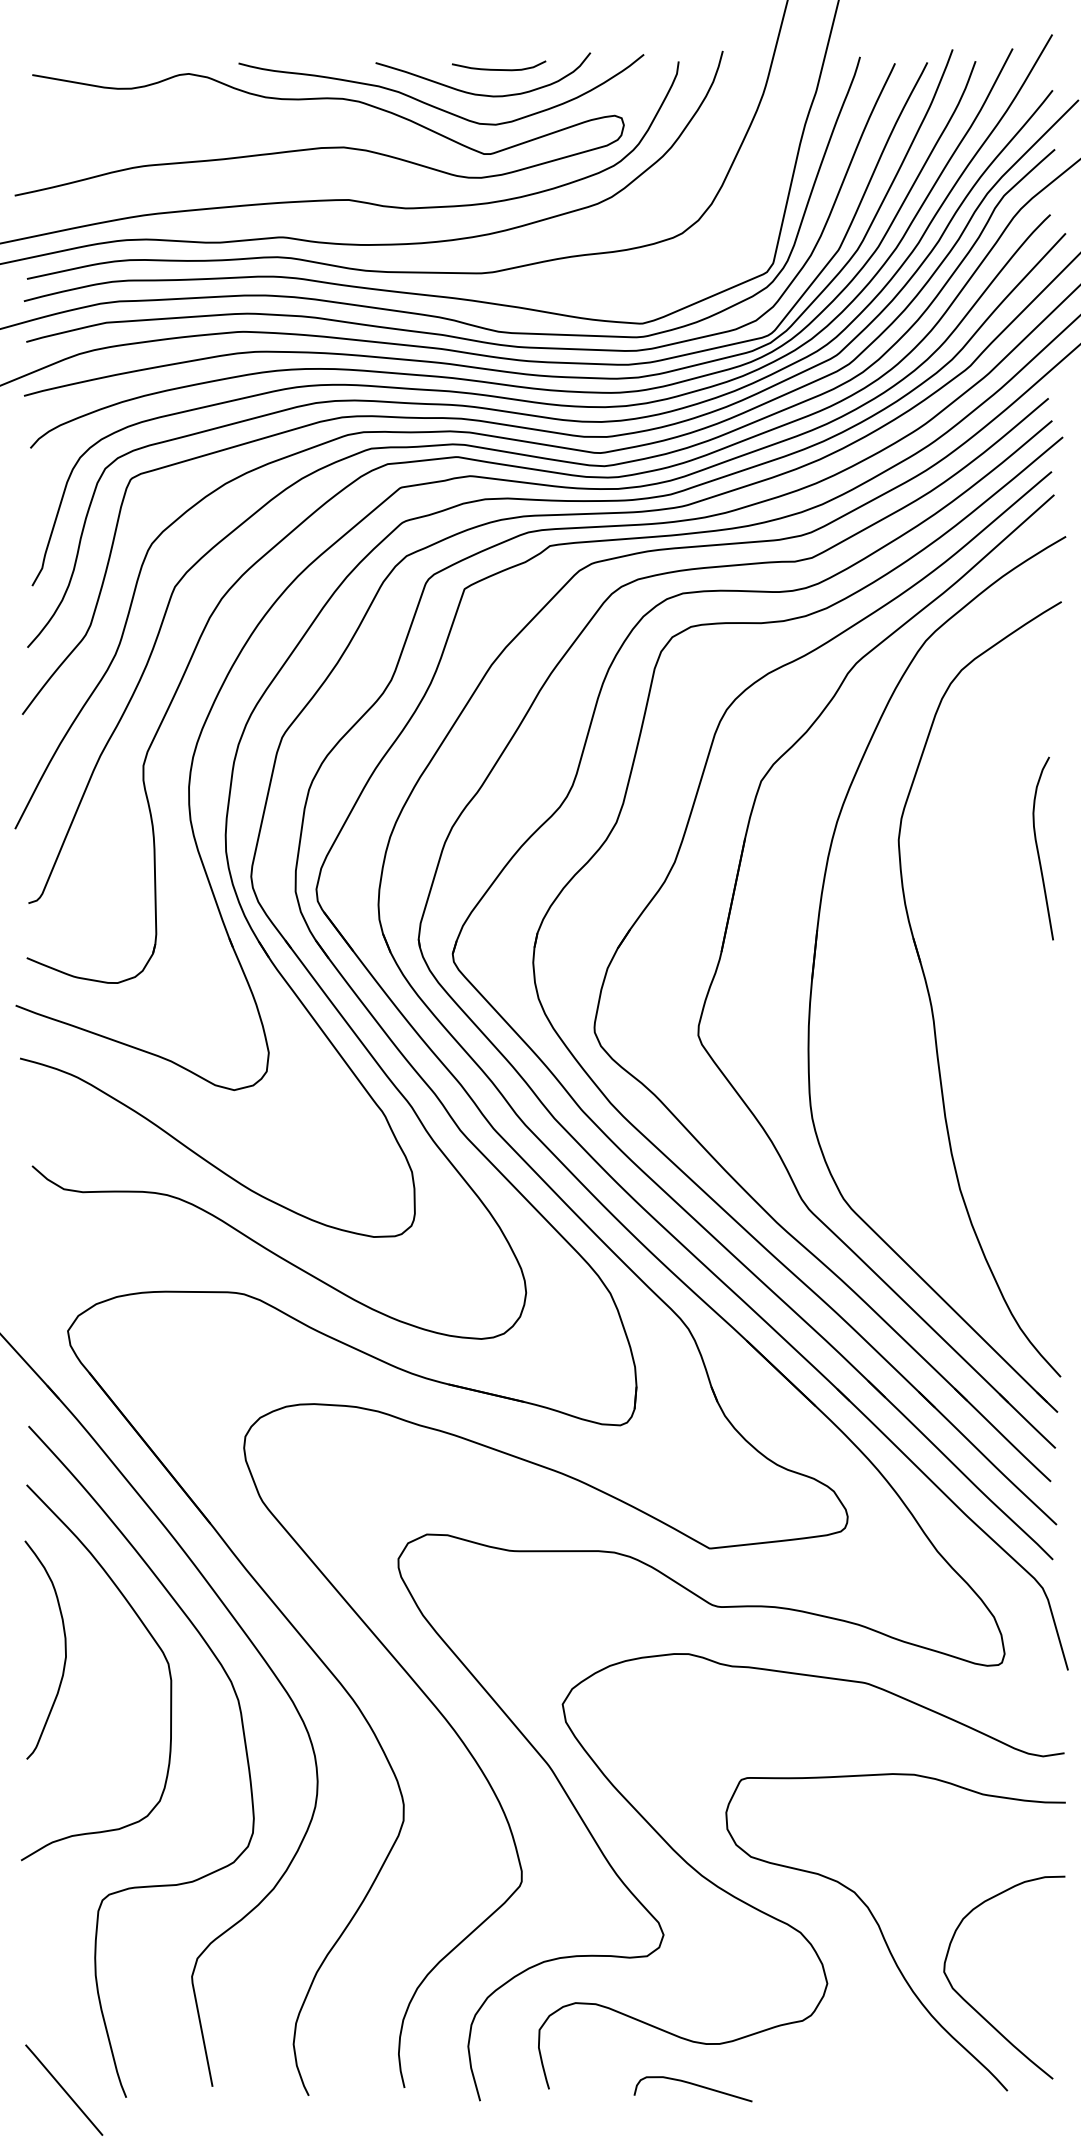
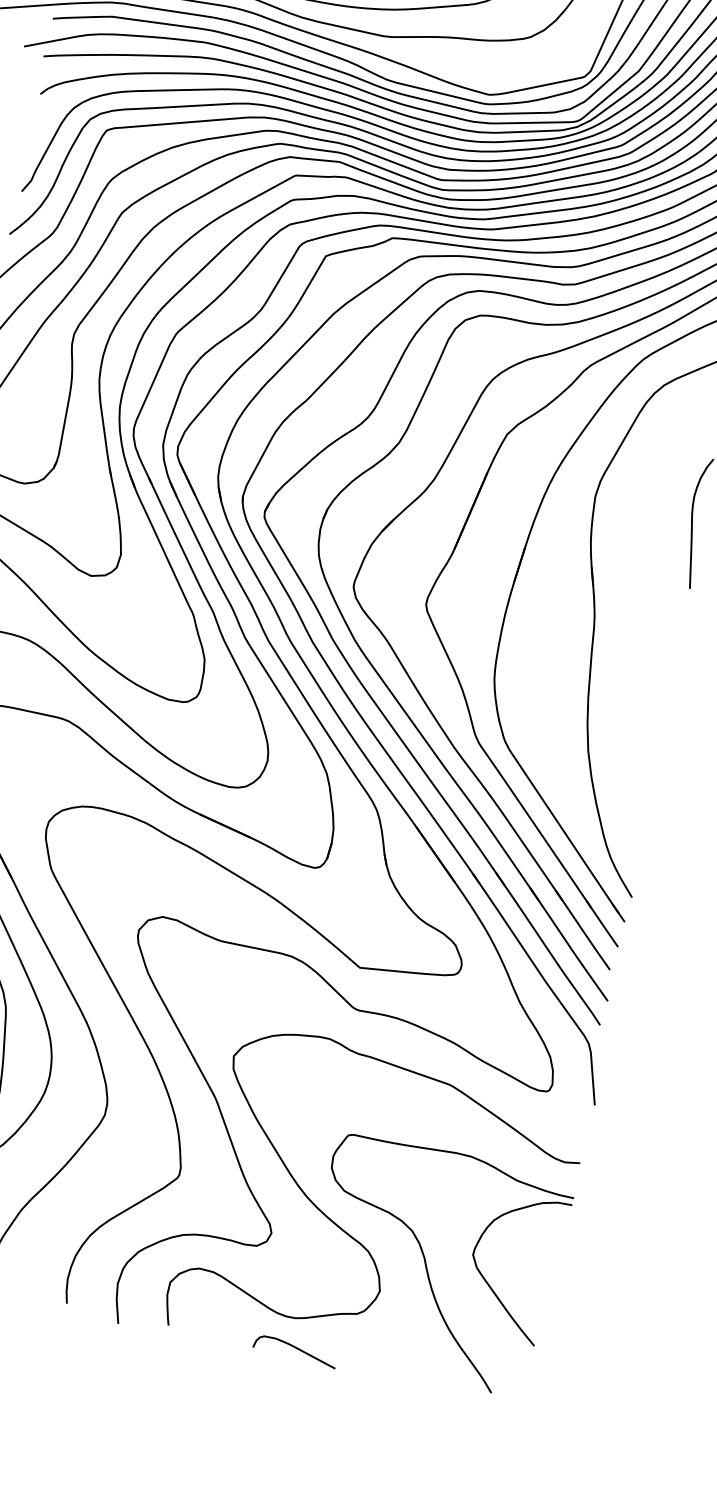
curve: (976, 2009) -> (490, 1285), moved
curve: (693, 2085) -> (296, 1348), moved

